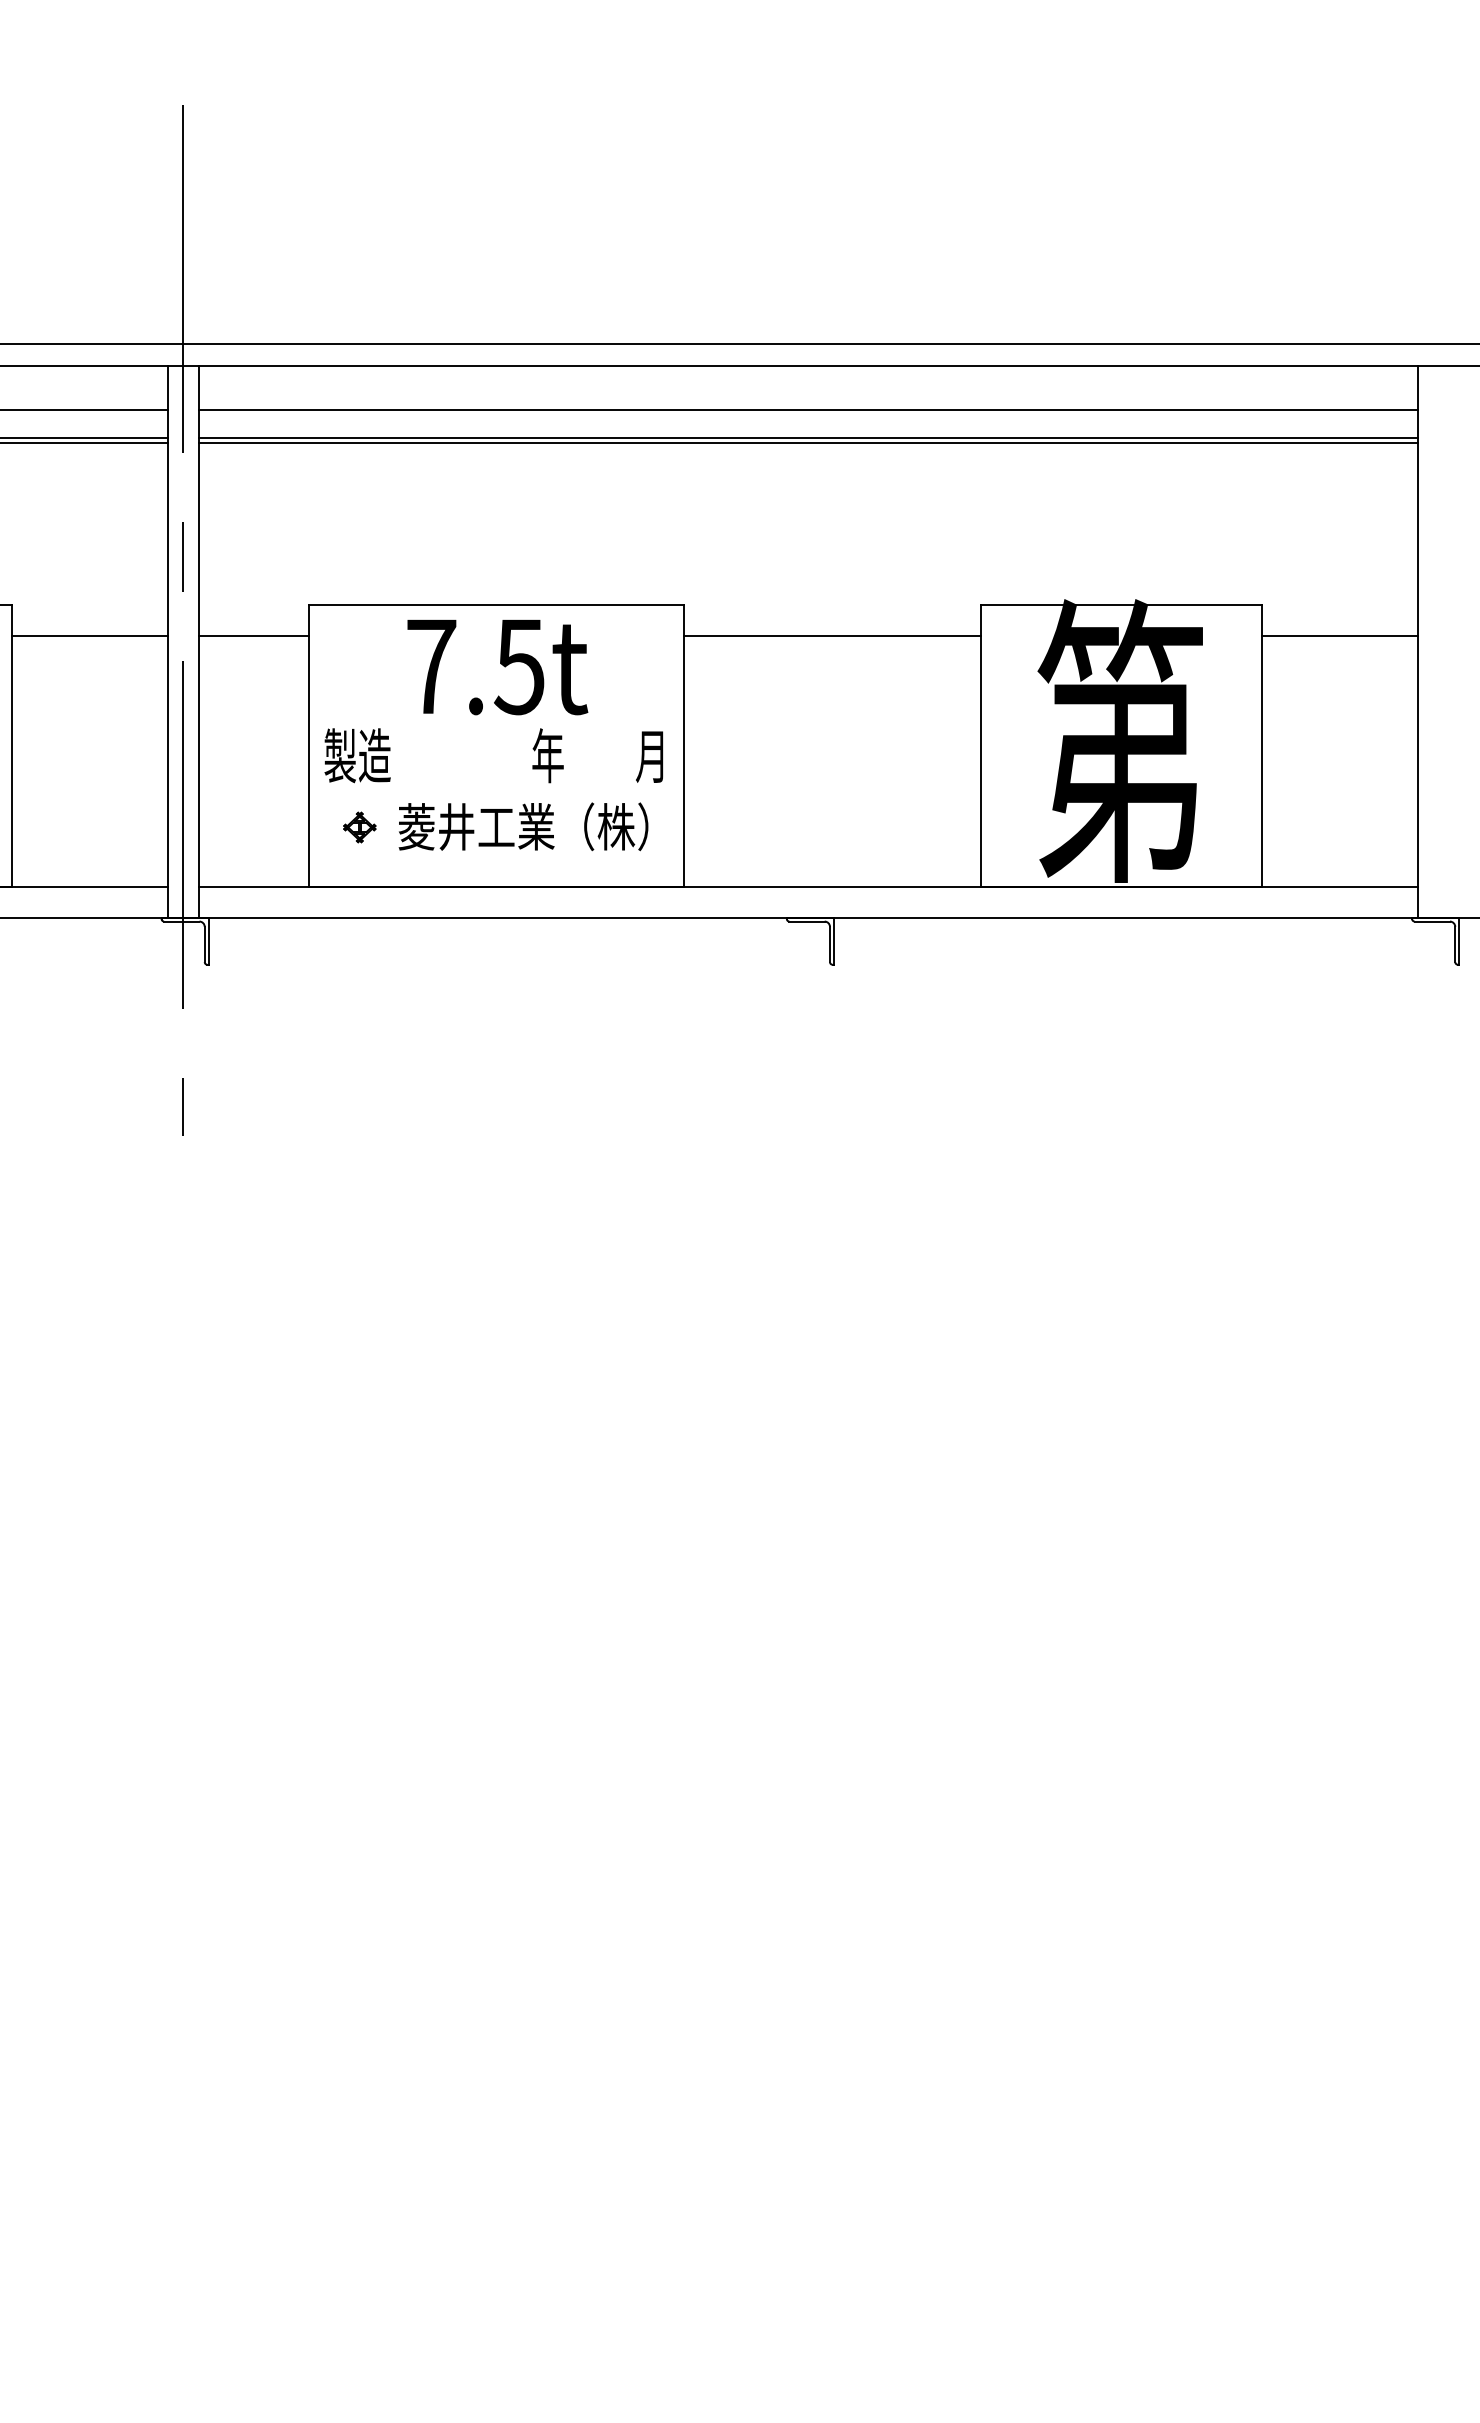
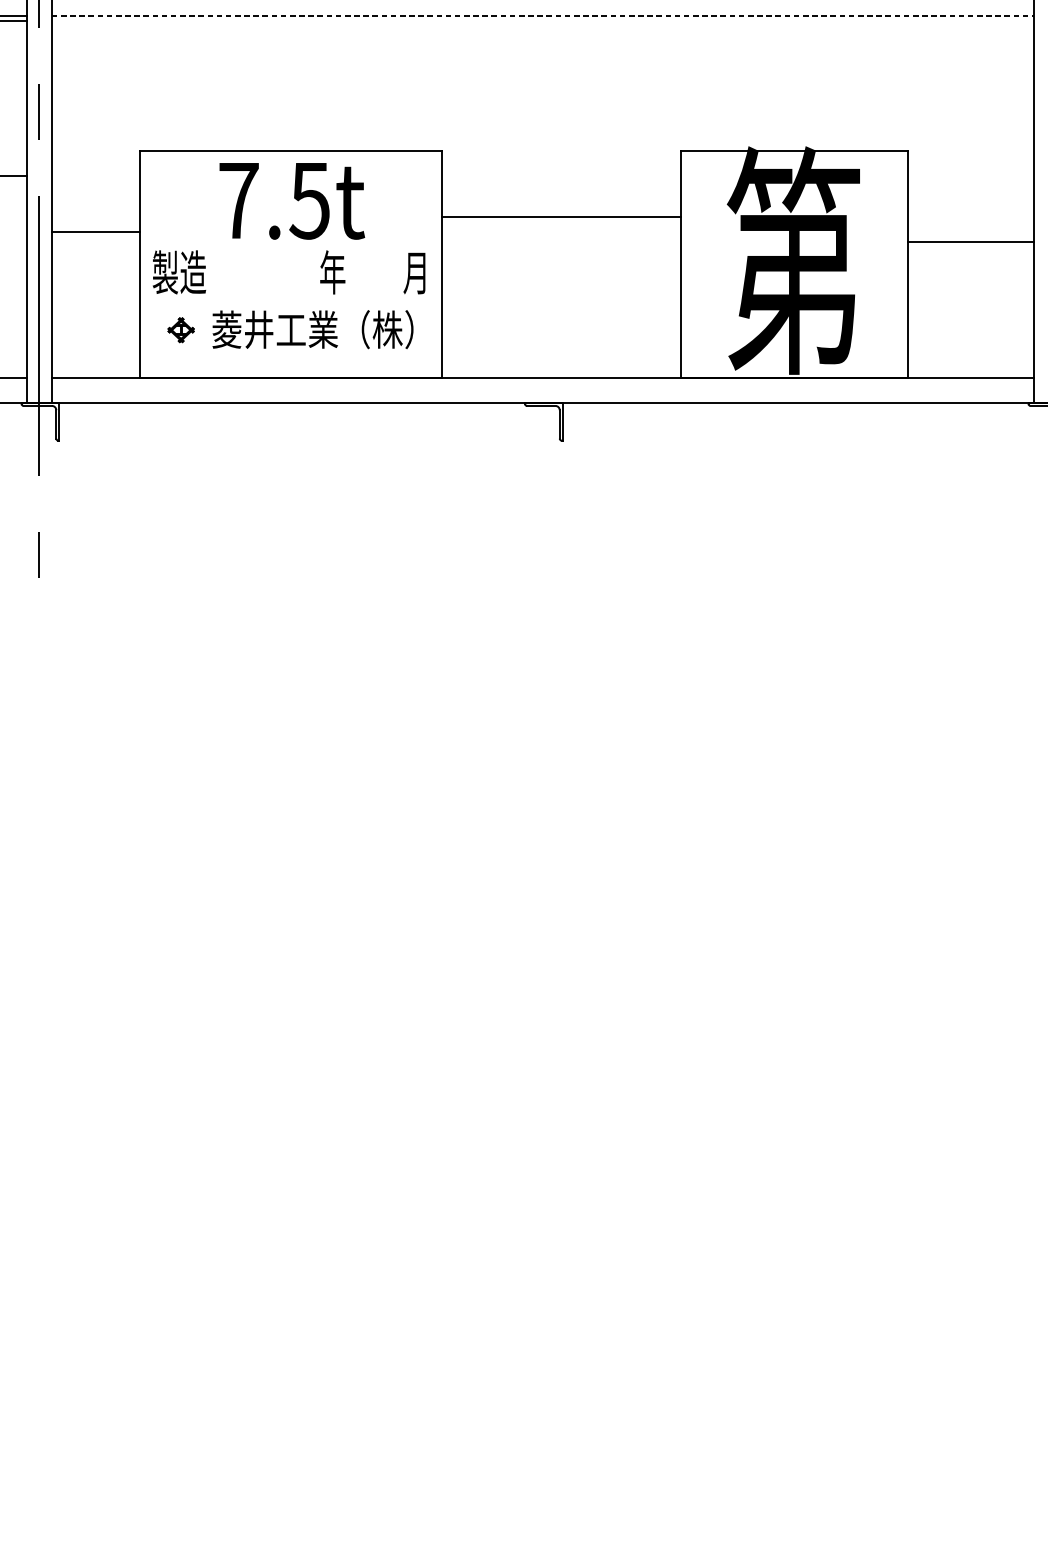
line: (808, 437) -> (542, 16), solid -> dashed
line: (808, 443) -> (542, 21), removed
line: (253, 636) -> (95, 231), moved
line: (831, 636) -> (560, 216), moved
line: (1340, 636) -> (970, 242), moved

